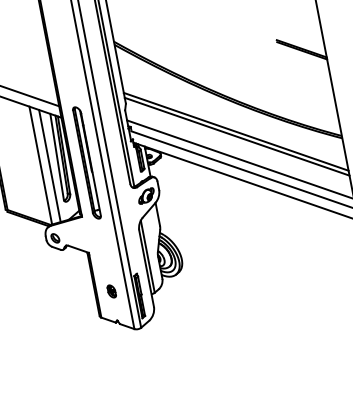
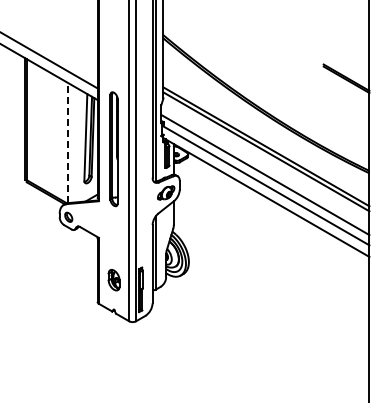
line: (40, 164) -> (68, 142), solid -> dashed
line: (50, 166) -> (77, 145), removed
part: (111, 290) -> (113, 279), size x1.6

